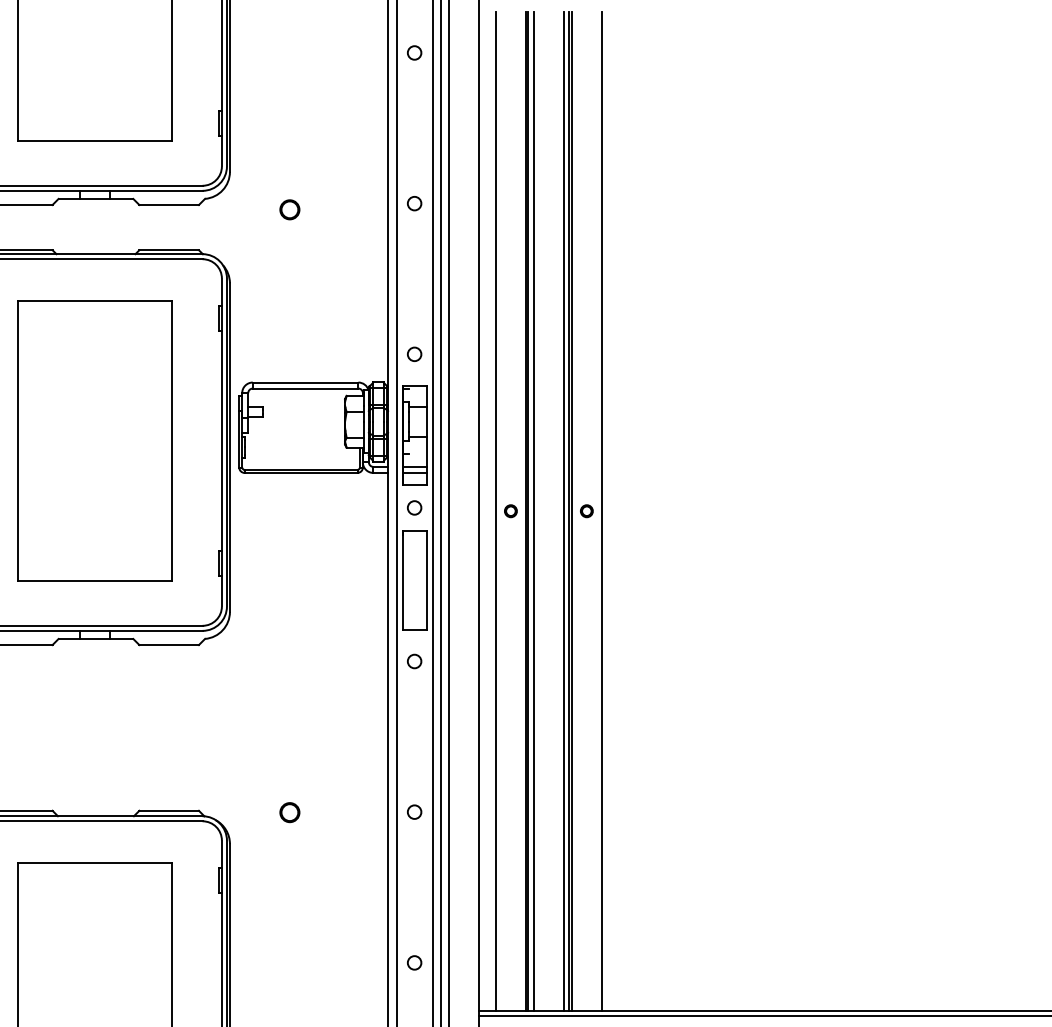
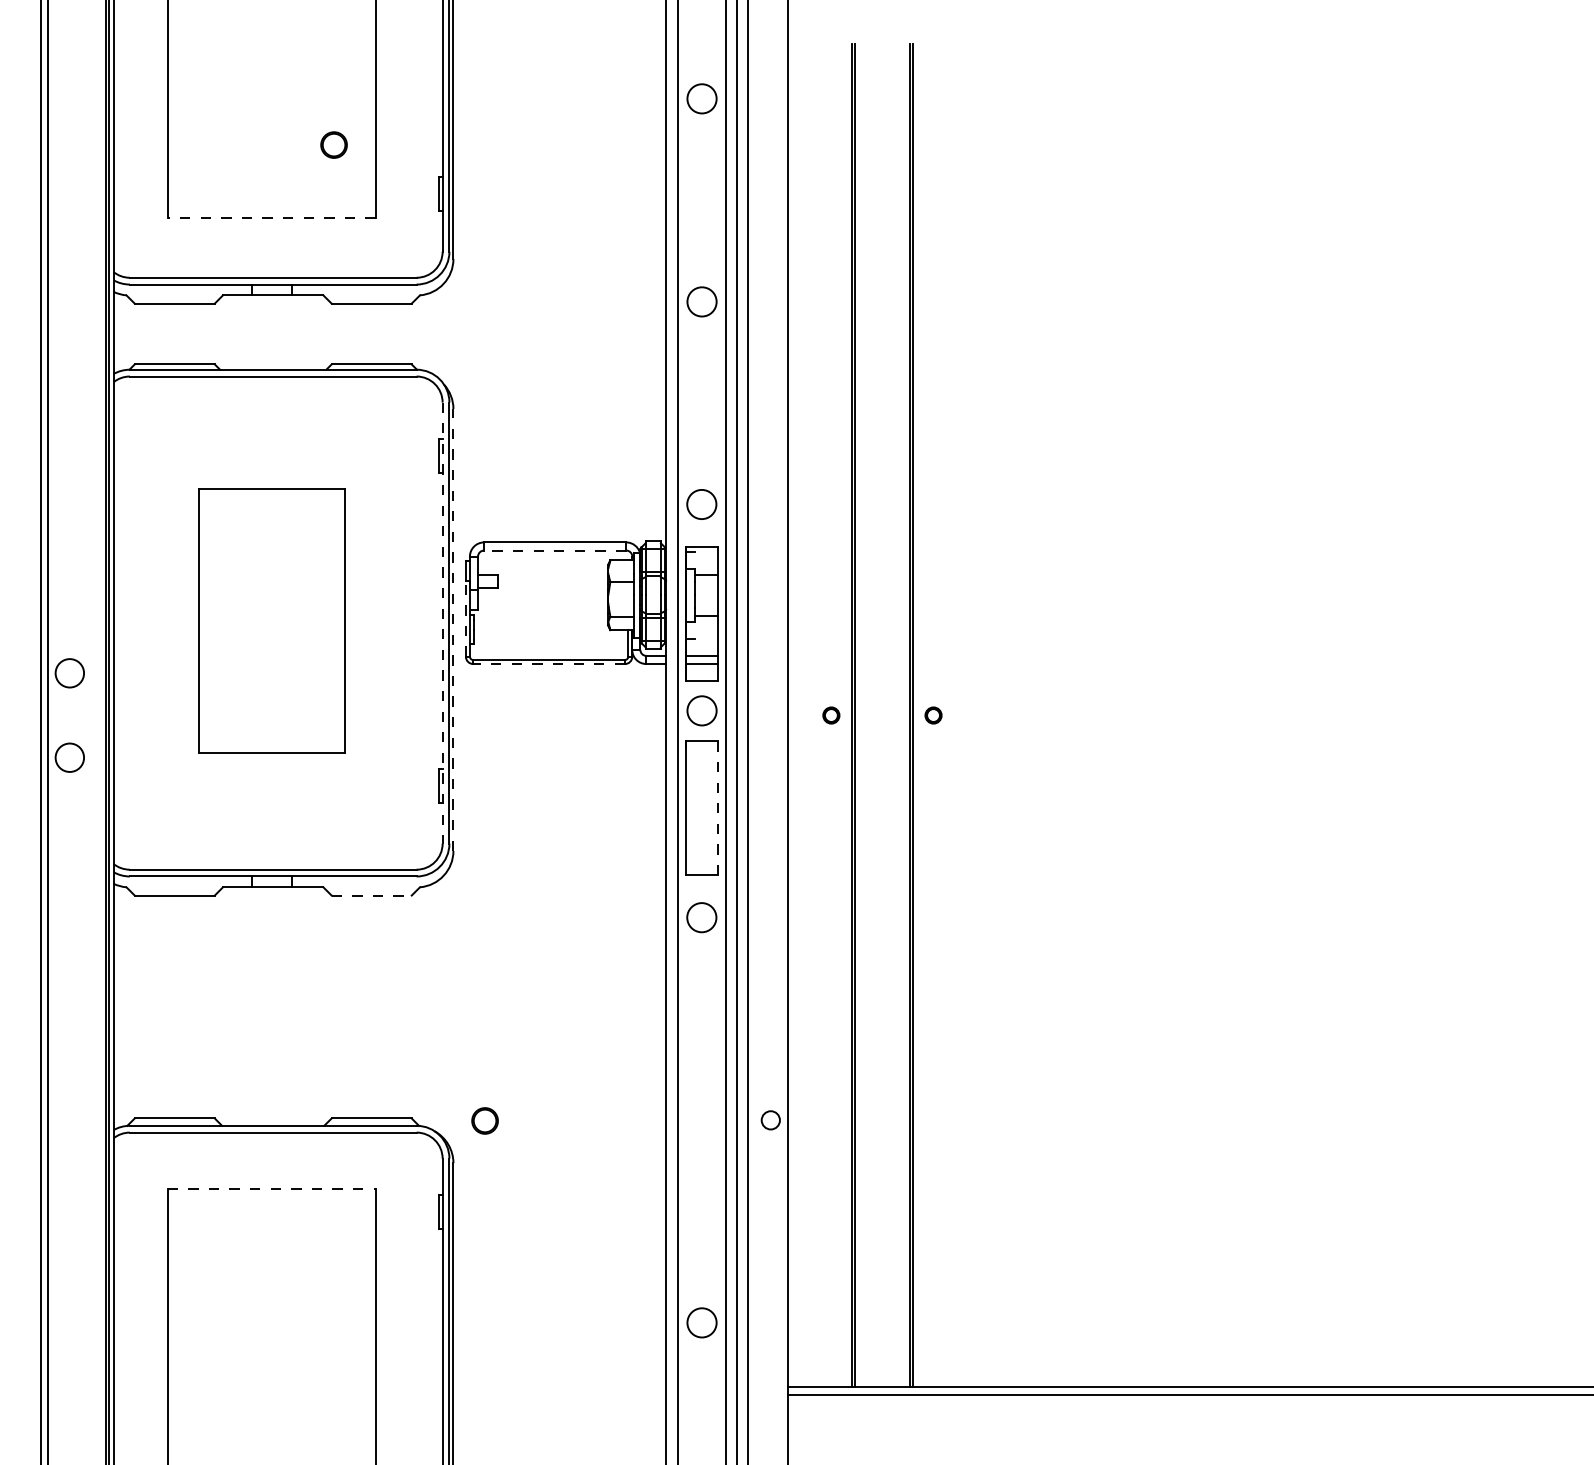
circle: (414, 53) -> (701, 99), size x1.6
line: (94, 140) -> (271, 217), solid -> dashed
circle: (414, 203) -> (701, 301), size x1.6
circle: (289, 209) -> (333, 144), moved
circle: (414, 354) -> (701, 504), size x1.6
line: (305, 388) -> (554, 550), solid -> dashed
line: (238, 439) -> (465, 618), solid -> dashed
part: (94, 441) -> (271, 621), size x0.7
line: (221, 442) -> (442, 623), solid -> dashed
line: (230, 448) -> (453, 630), solid -> dashed
line: (301, 473) -> (549, 664), solid -> dashed
circle: (414, 508) -> (701, 711), size x1.6
line: (496, 511) -> (811, 715), removed
line: (534, 511) -> (862, 715), removed
line: (563, 511) -> (902, 715), removed
line: (601, 511) -> (953, 715), removed
line: (427, 580) -> (718, 808), solid -> dashed
line: (169, 645) -> (372, 895), solid -> dashed
circle: (414, 661) -> (701, 917), size x1.6
circle: (289, 812) -> (484, 1120), moved
circle: (414, 812) -> (770, 1120), moved
line: (95, 862) -> (272, 1188), solid -> dashed
circle: (414, 963) -> (701, 1323), size x1.6

